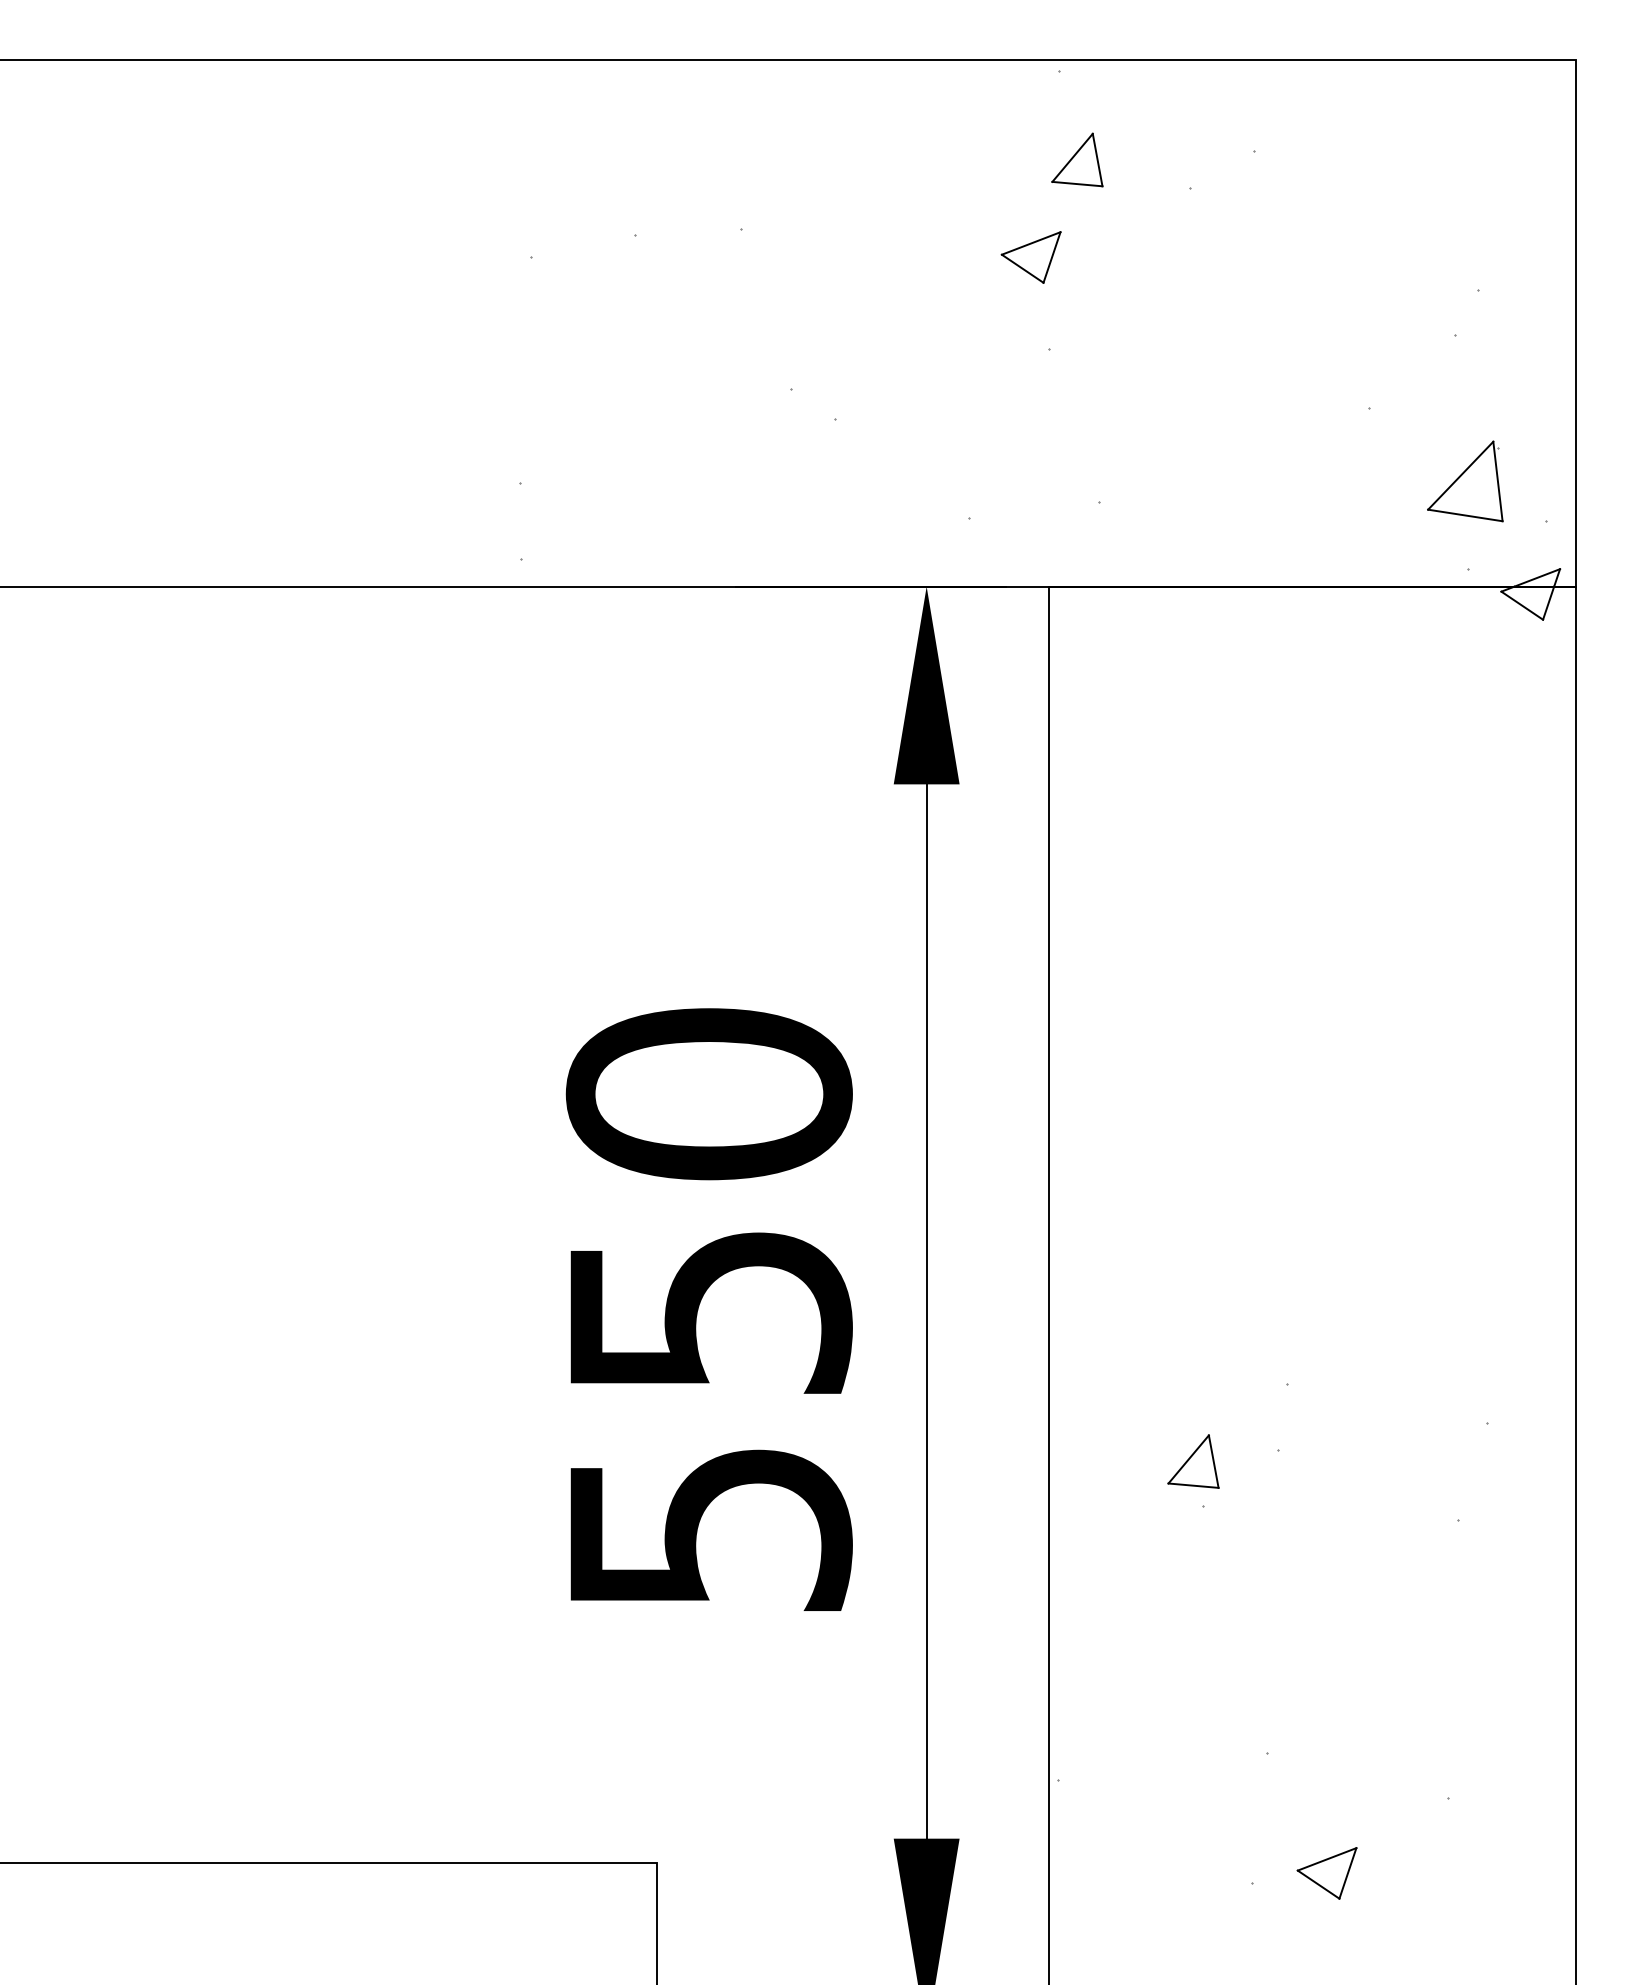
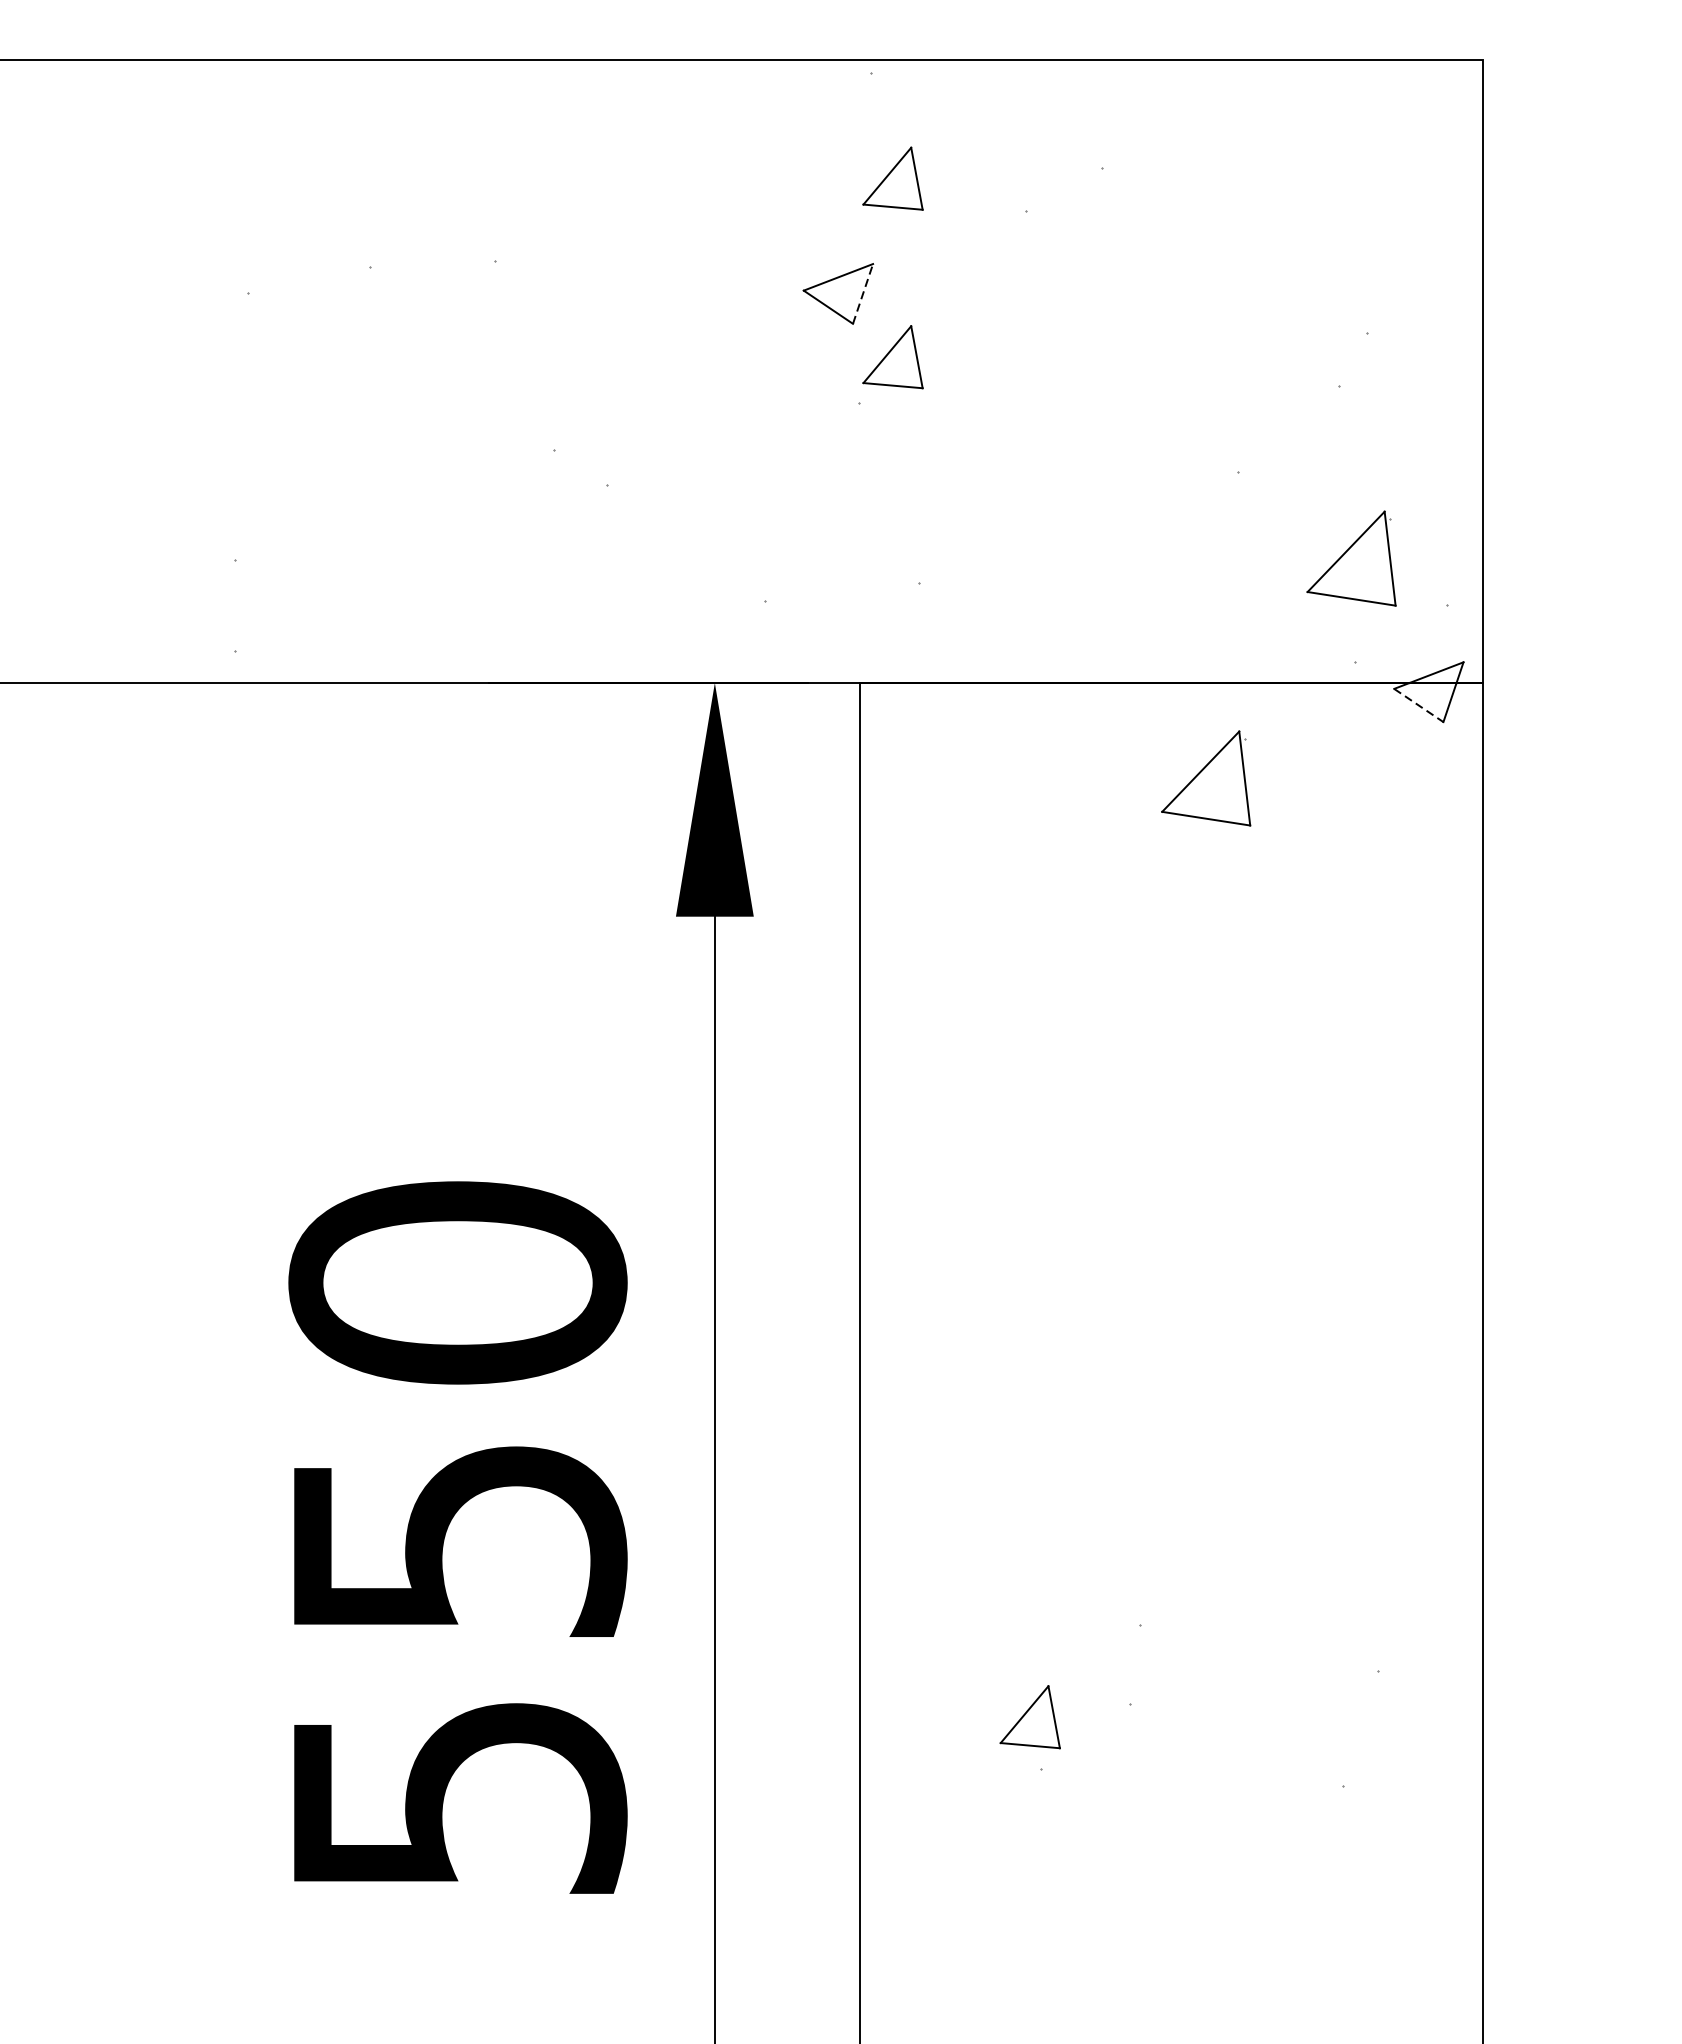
line: (1052, 257) -> (863, 293), solid -> dashed
part: (1077, 310) -> (893, 356), added
line: (1522, 605) -> (1419, 705), solid -> dashed
part: (1342, 667) -> (1206, 778), added

